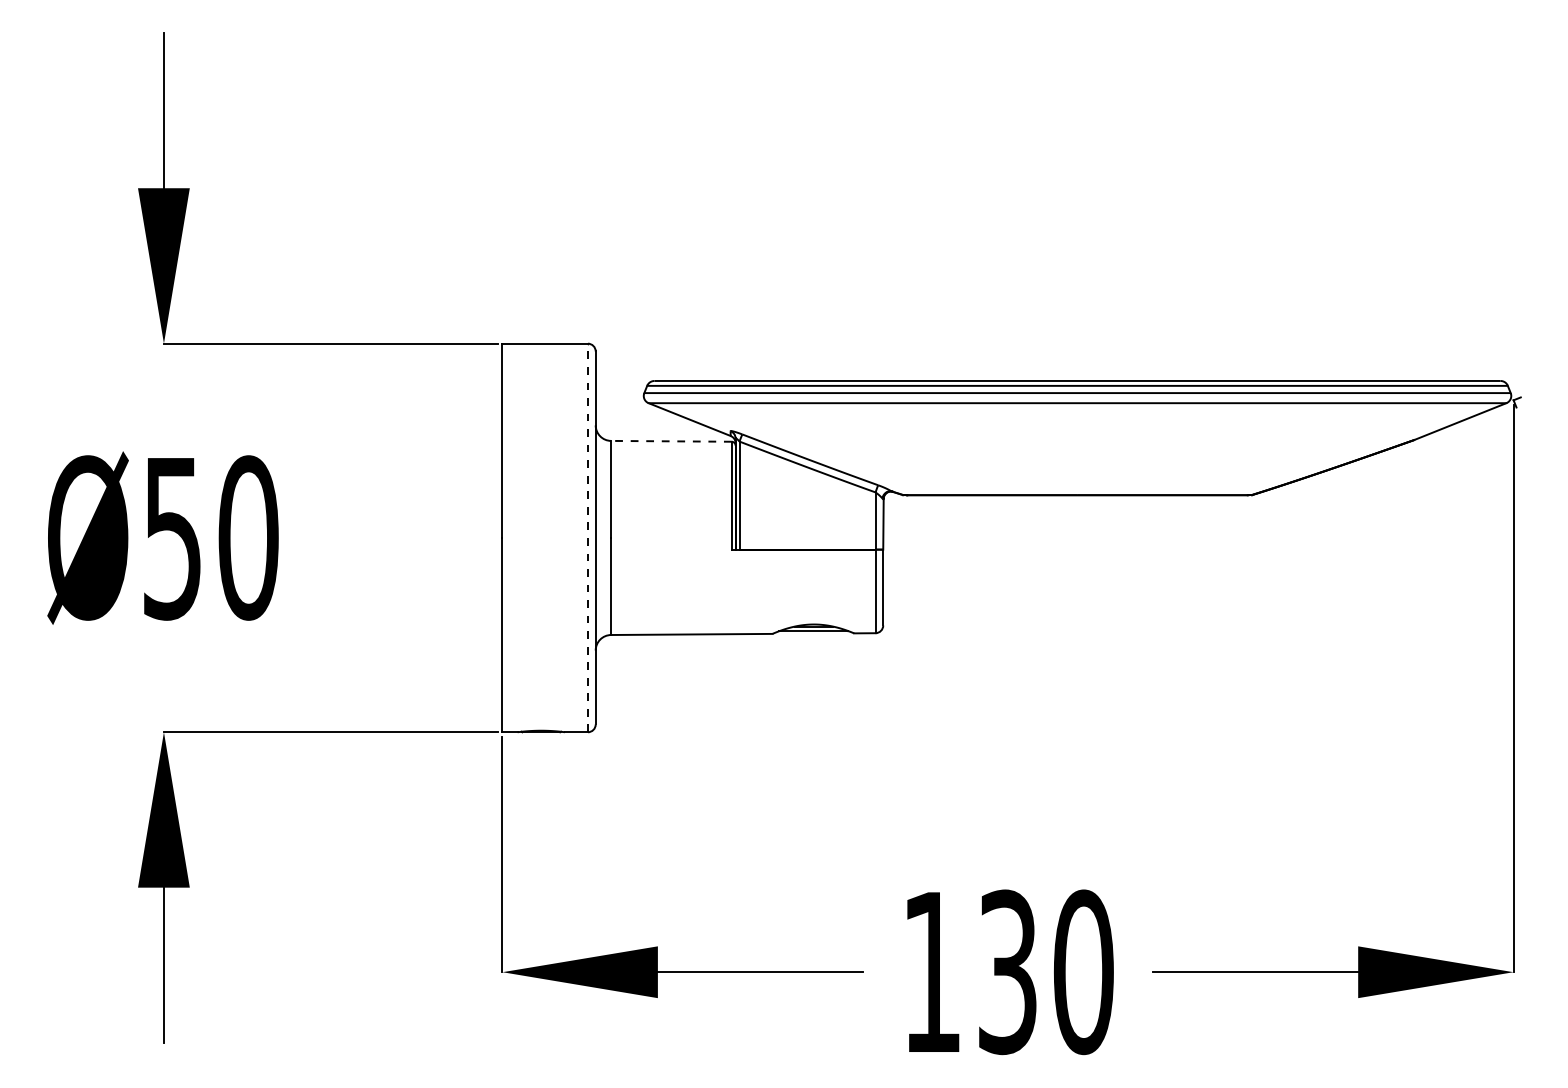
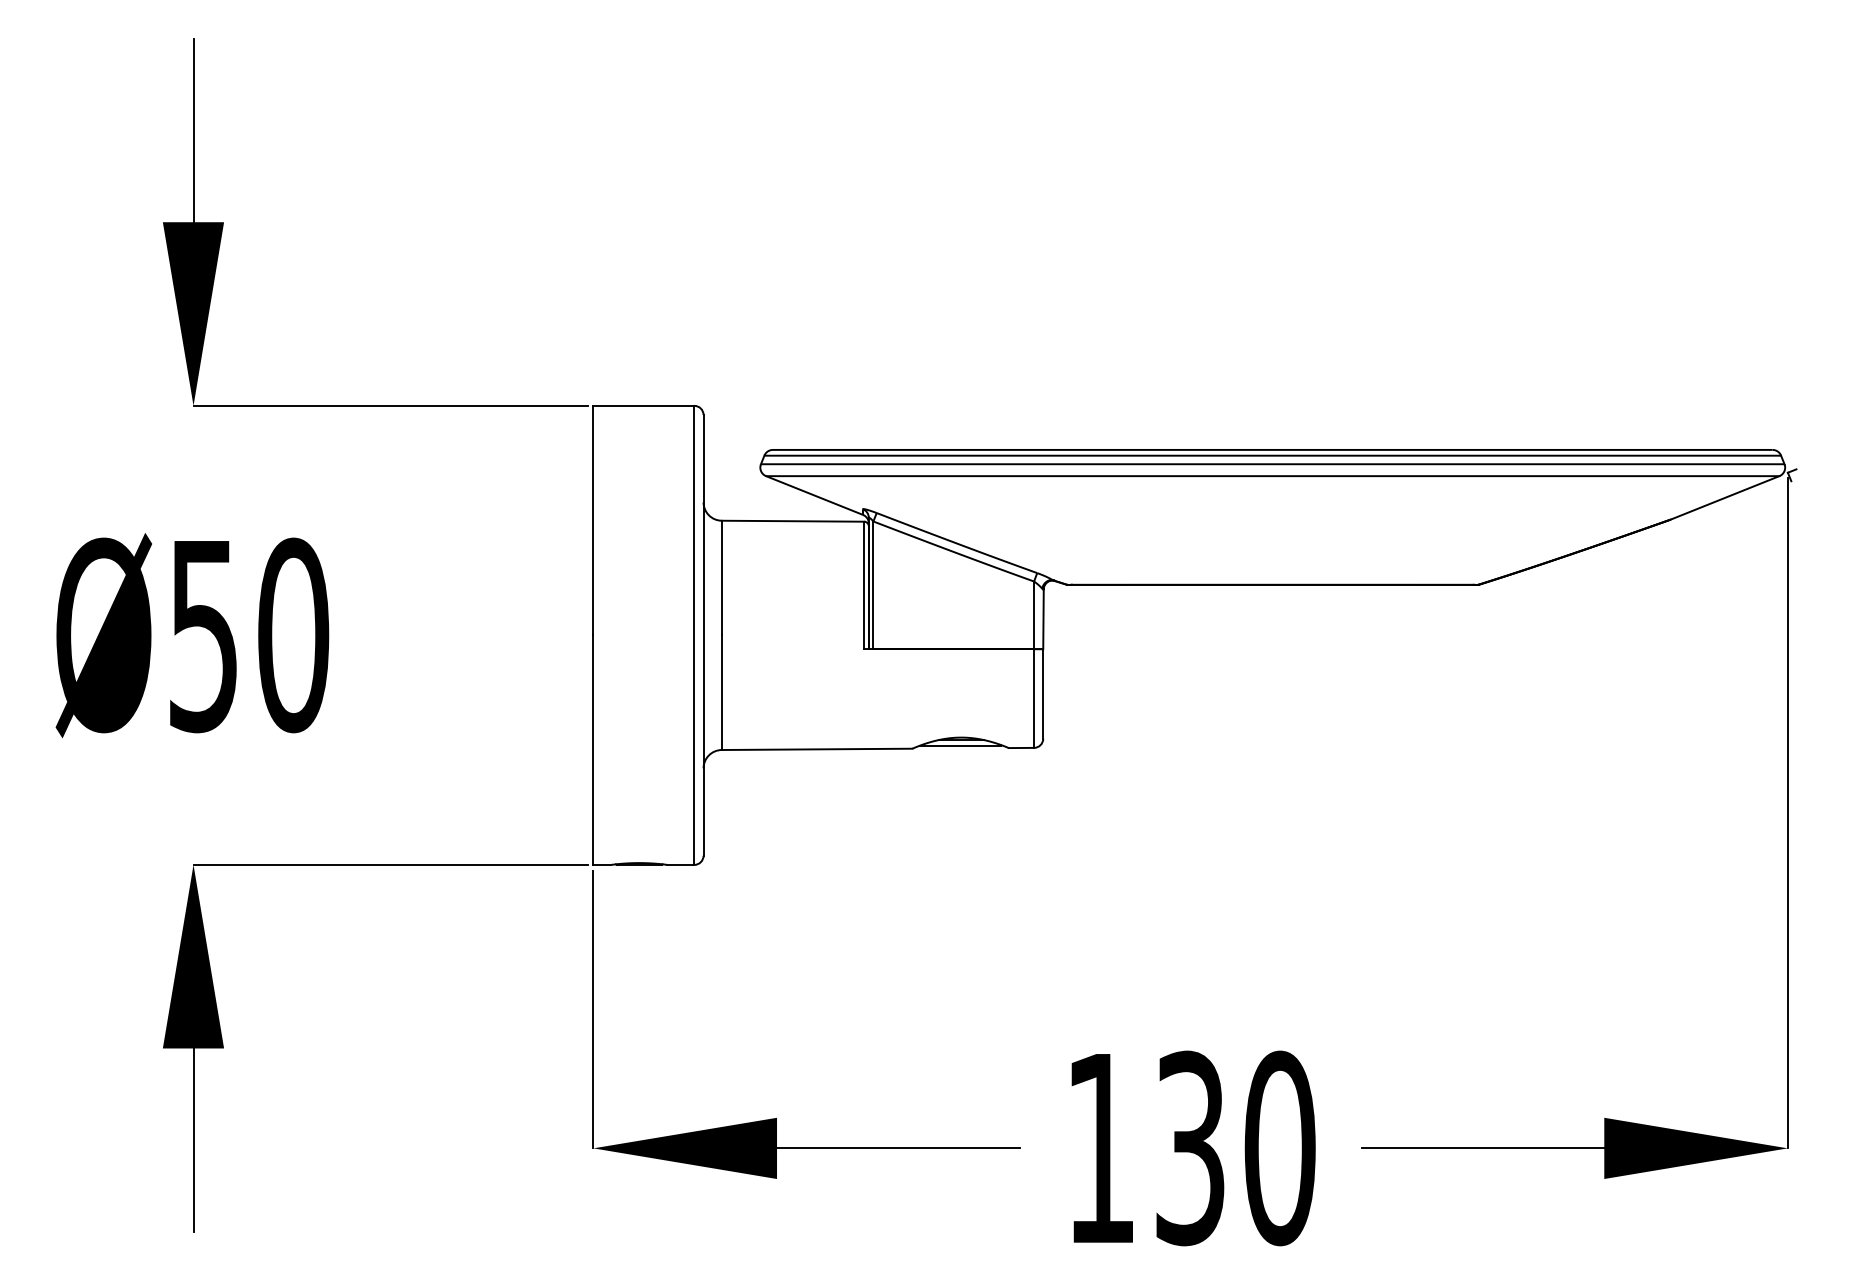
line: (670, 441) -> (792, 521), dashed -> solid
line: (588, 538) -> (694, 635), dashed -> solid

